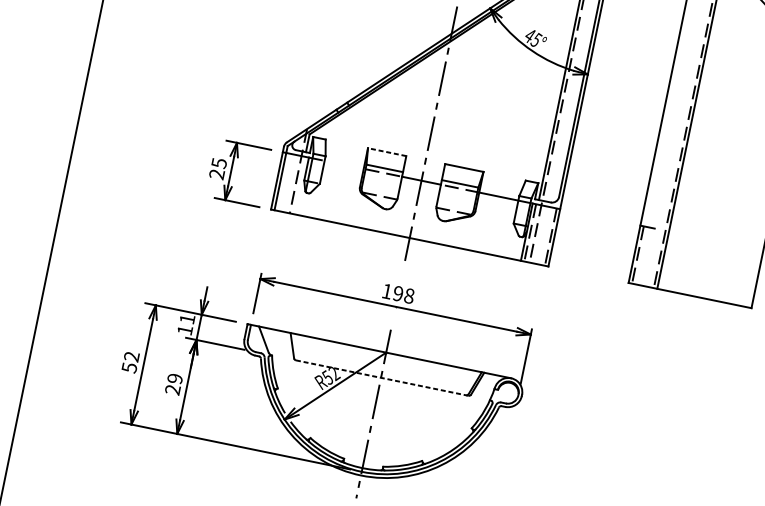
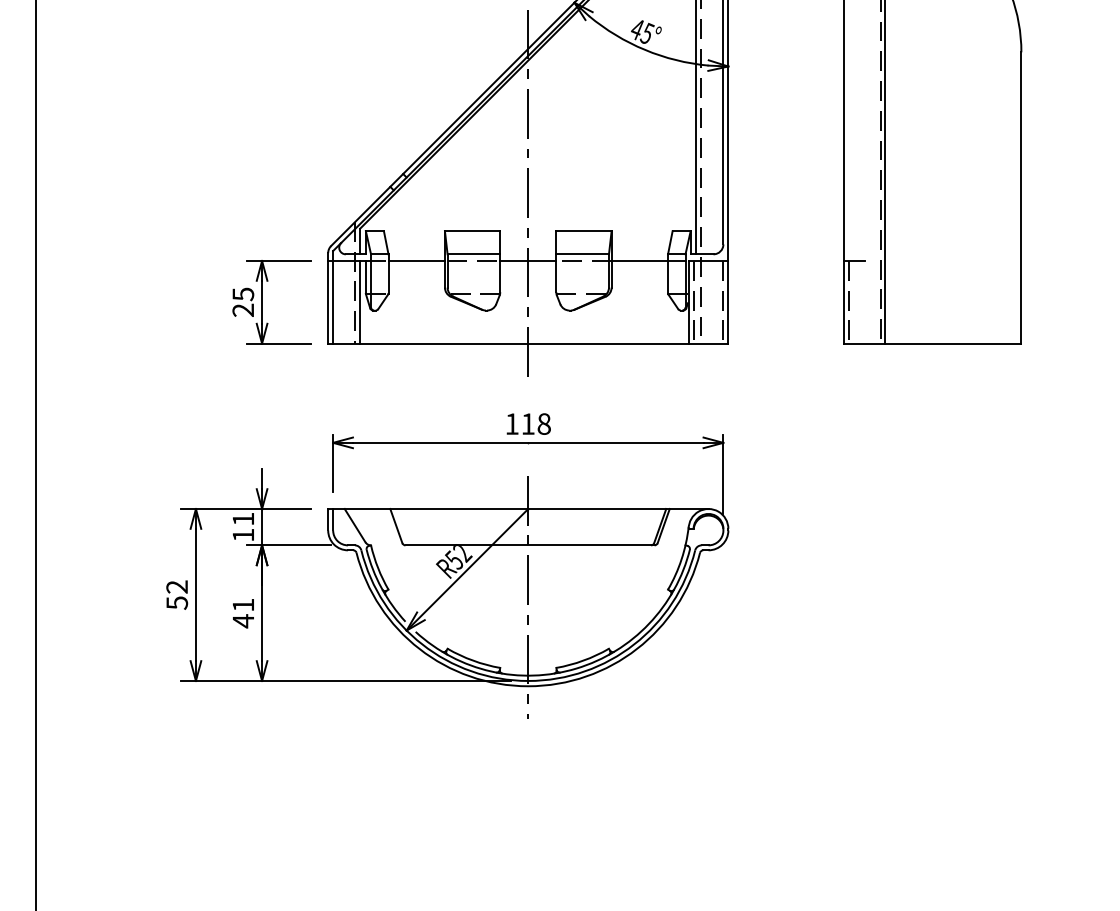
line: (387, 152) -> (472, 231), dashed -> solid
line: (344, 164) -> (416, 260), added
line: (299, 184) -> (360, 301), added
text: (397, 293) -> (527, 423), 198 -> 118
line: (382, 378) -> (530, 545), dashed -> solid
text: (173, 384) -> (243, 613), 29 -> 41

